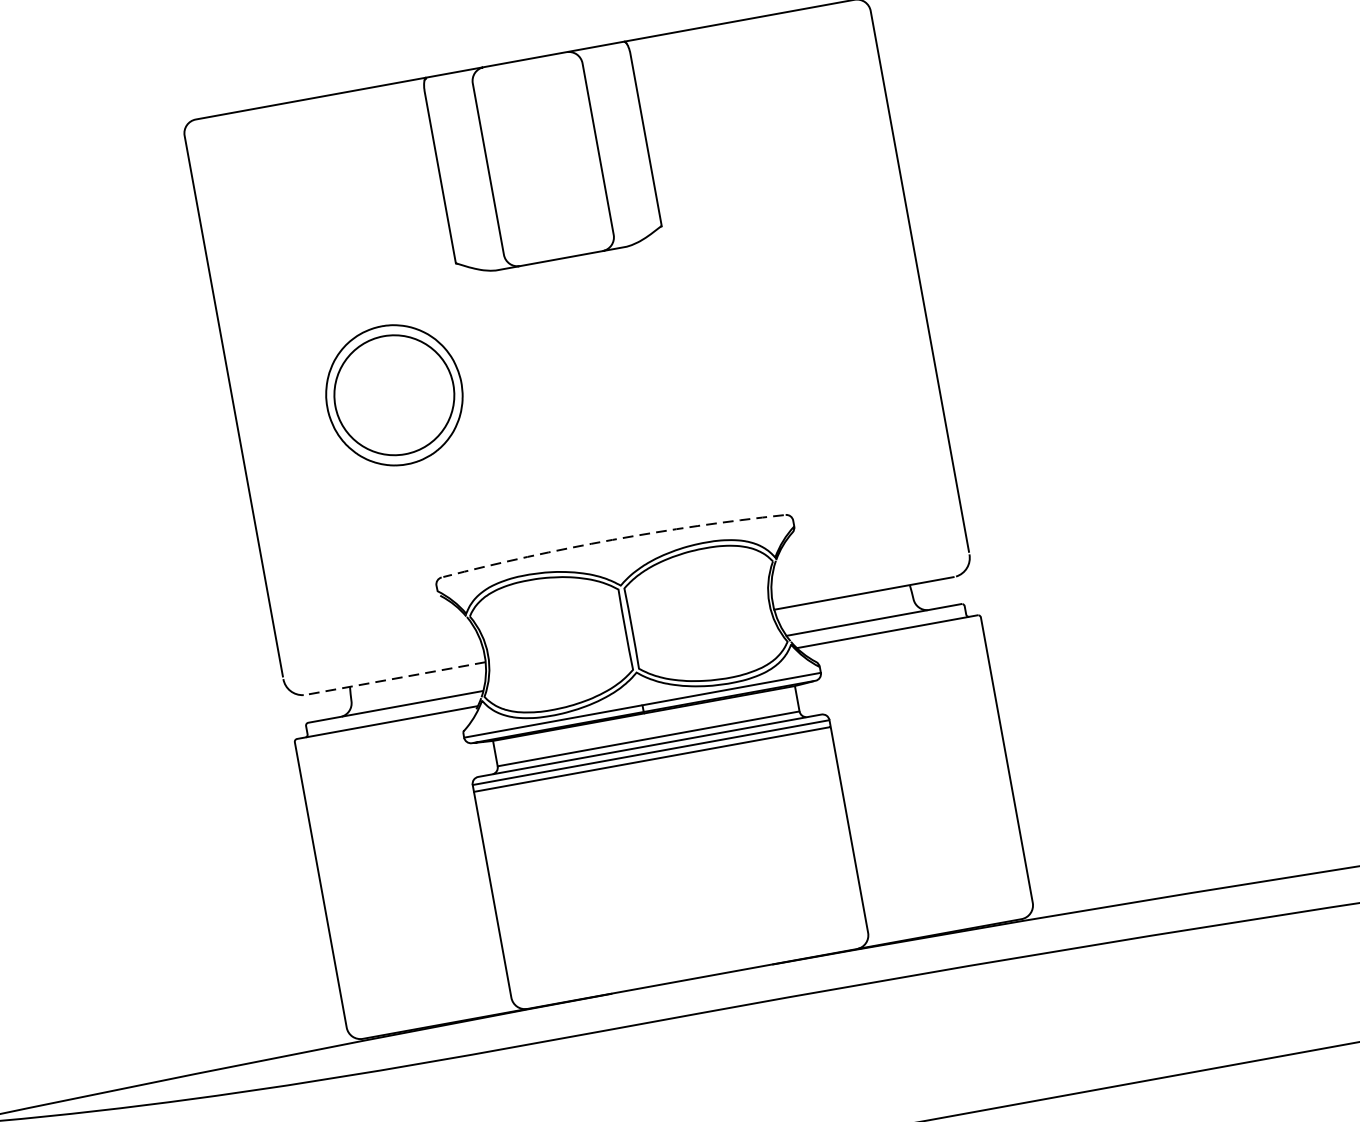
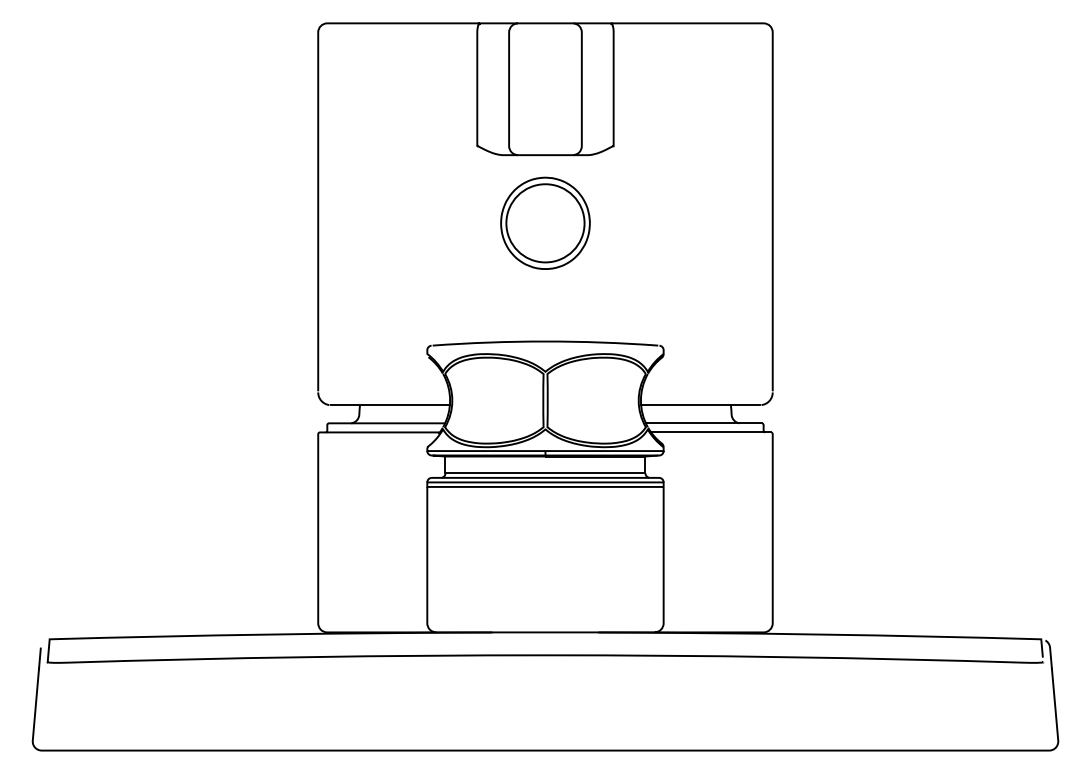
part: (394, 393) -> (545, 222), moved
arc: (612, 539) -> (545, 341), dashed -> solid
line: (394, 679) -> (389, 405), dashed -> solid

